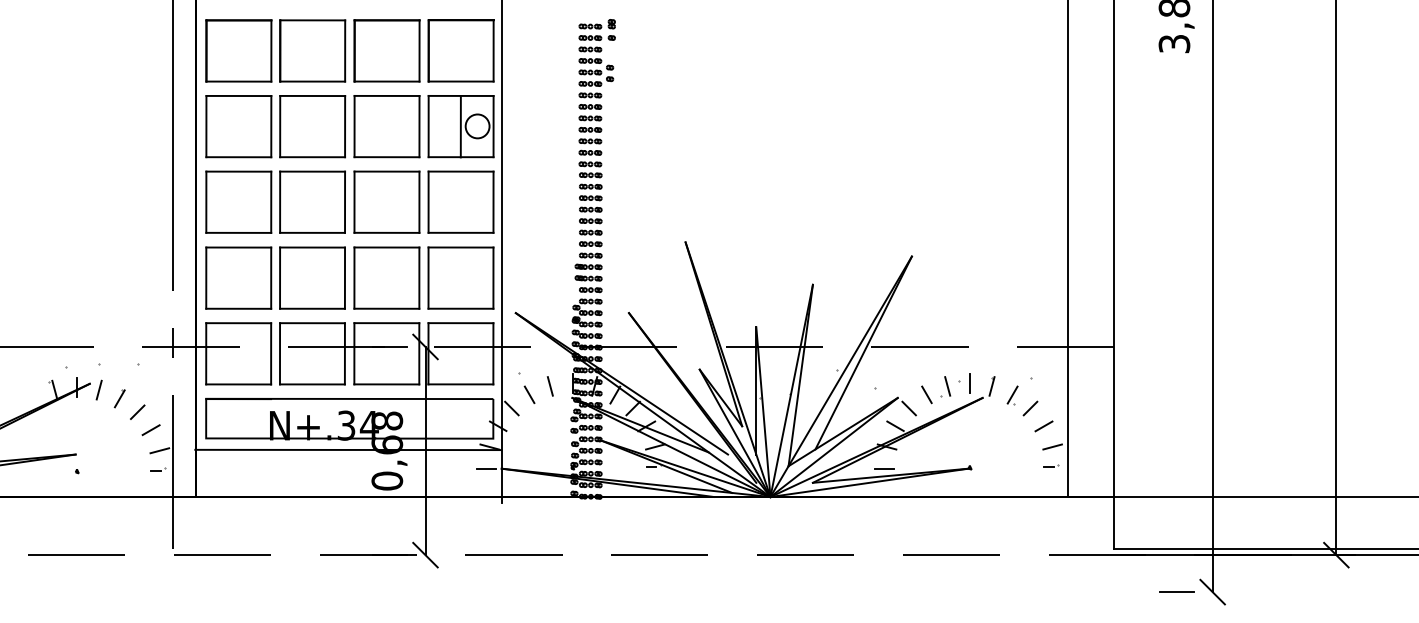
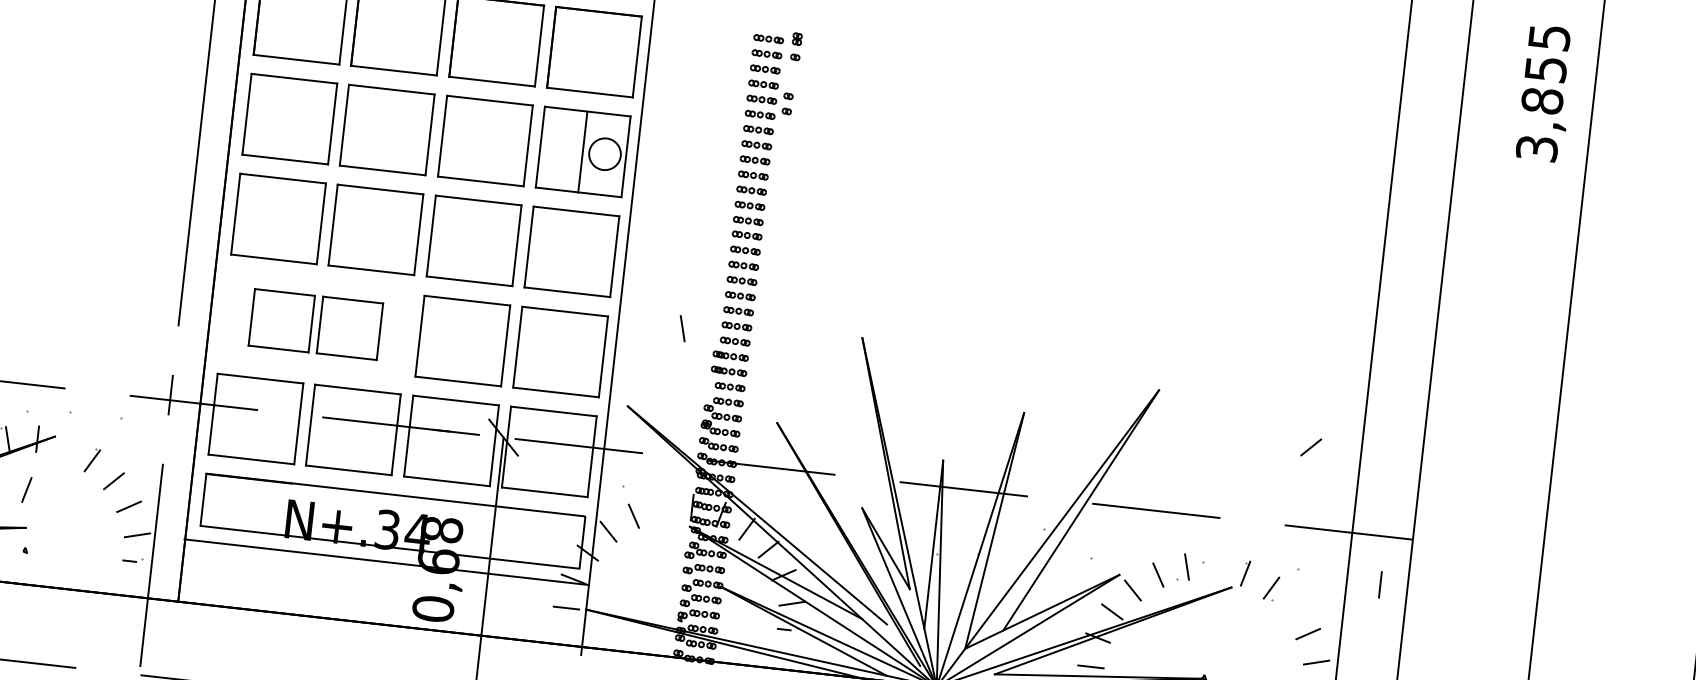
part: (275, 277) -> (315, 323), size x0.7
line: (969, 383) -> (1379, 584), moved
line: (549, 386) -> (681, 328), moved
line: (98, 389) -> (25, 489), moved
line: (1030, 408) -> (1311, 447), moved

